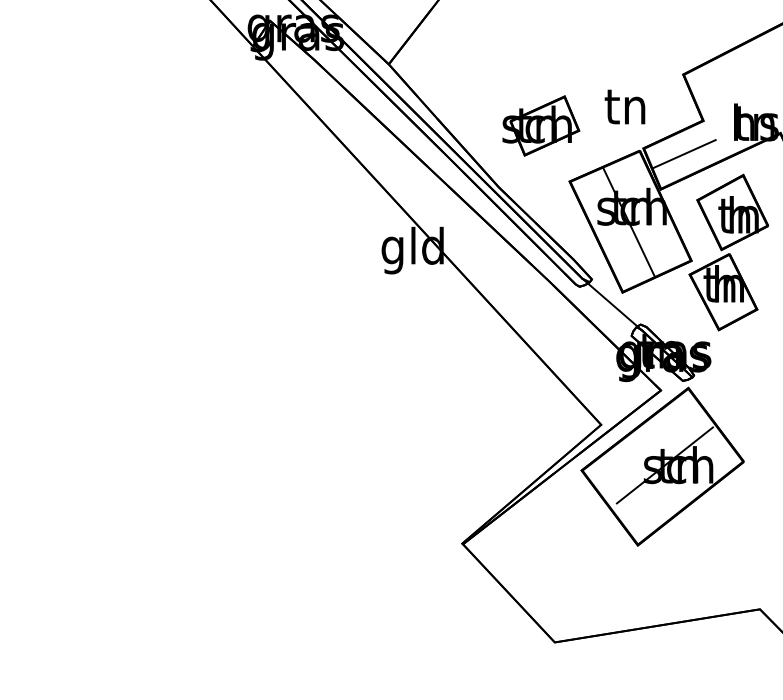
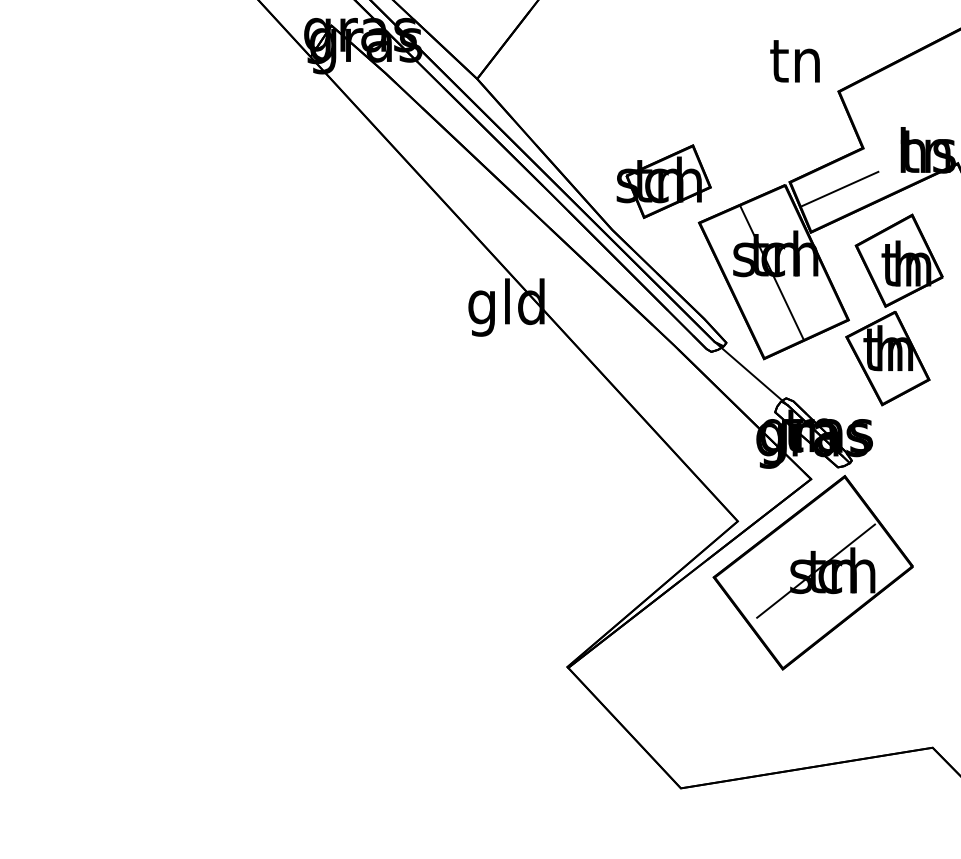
text: (624, 107) -> (794, 61), moved
part: (540, 125) -> (663, 181), moved

